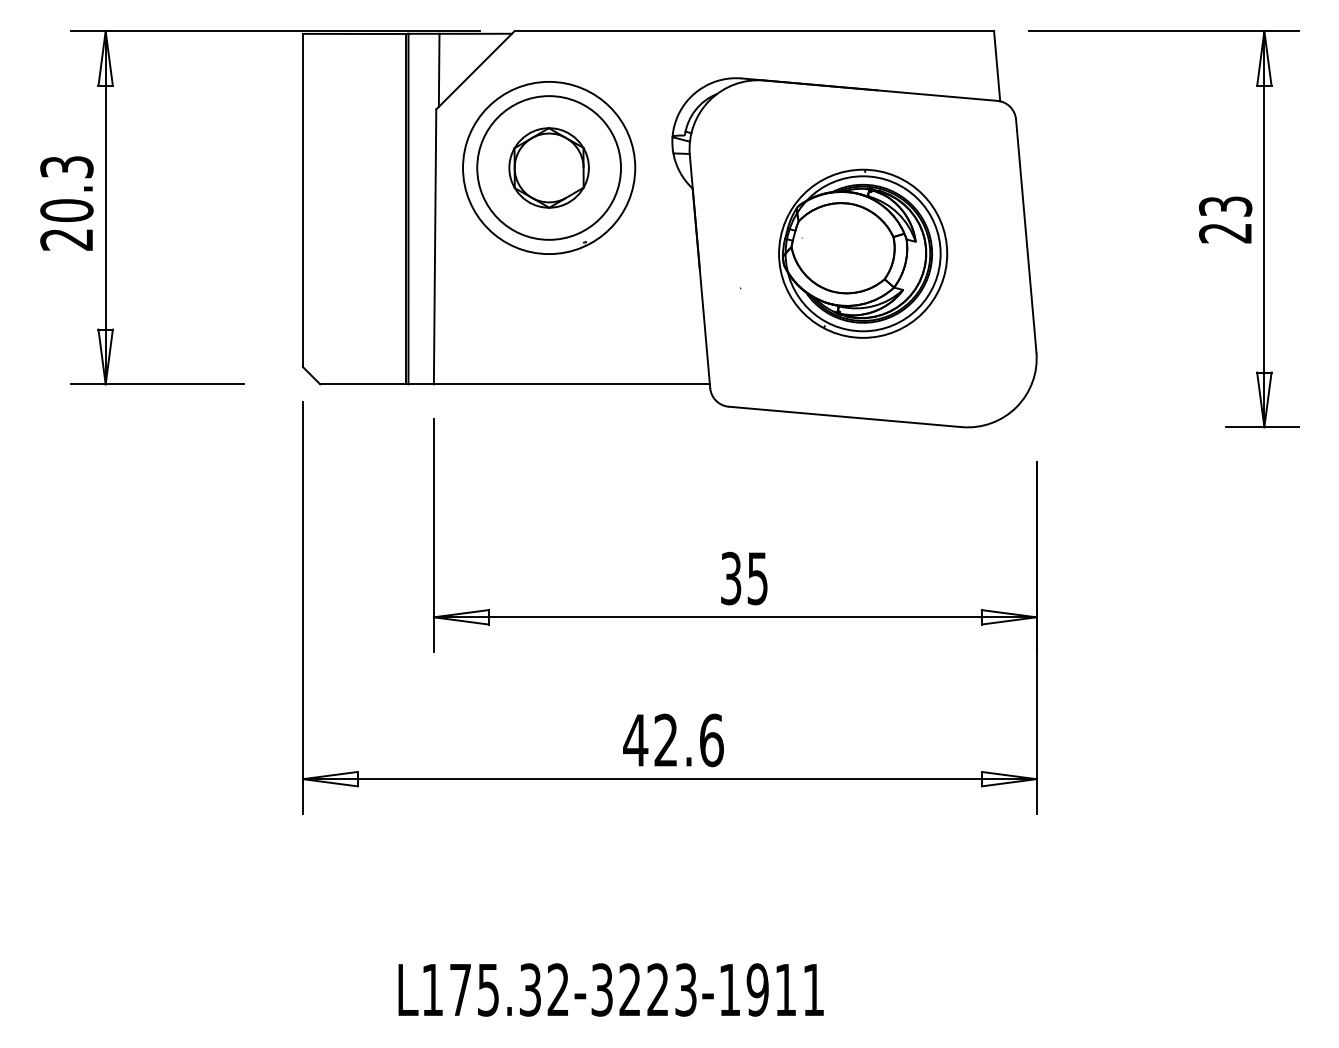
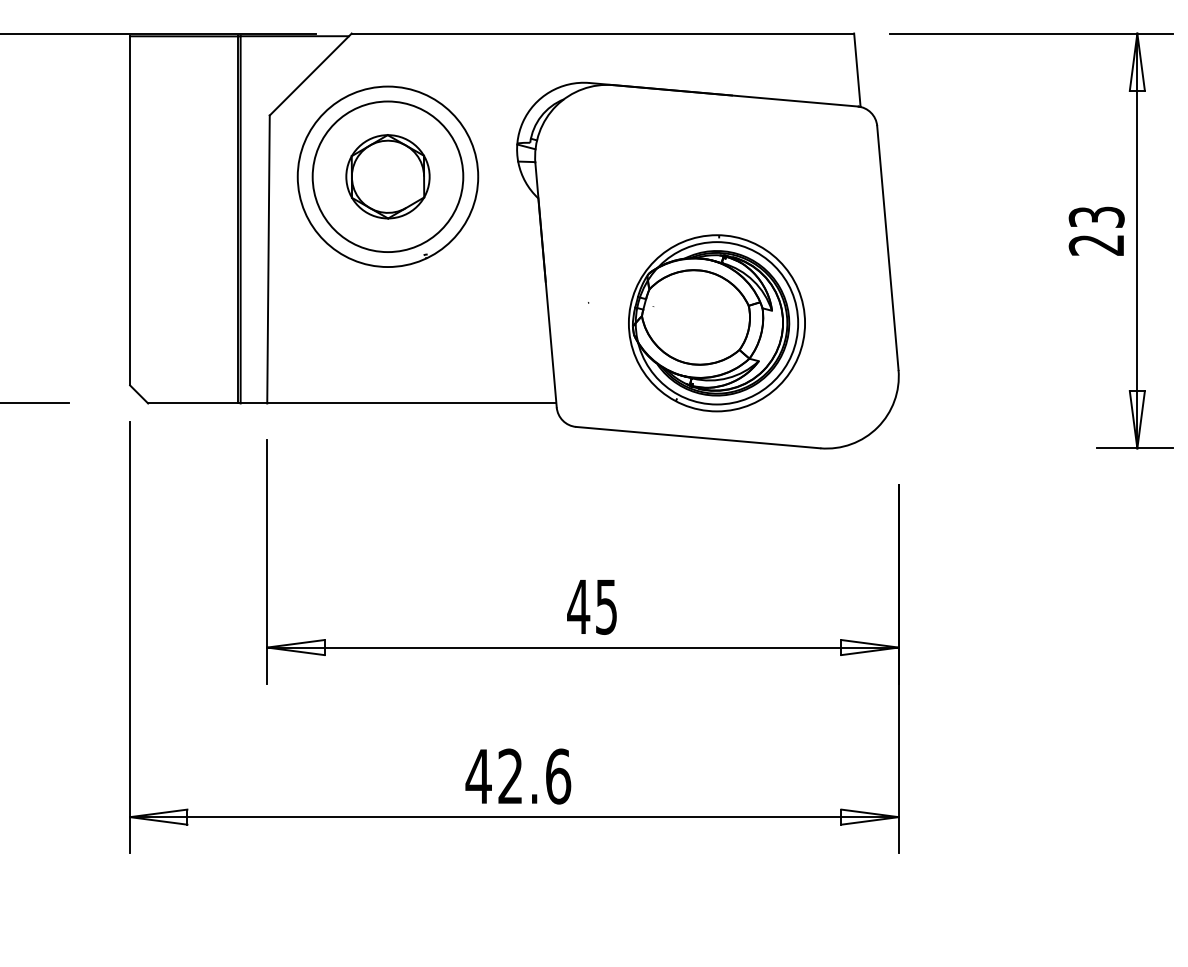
line: (438, 69) -> (272, 73), removed
part: (863, 253) -> (717, 322), moved
text: (731, 578) -> (579, 606), 35 -> 45

